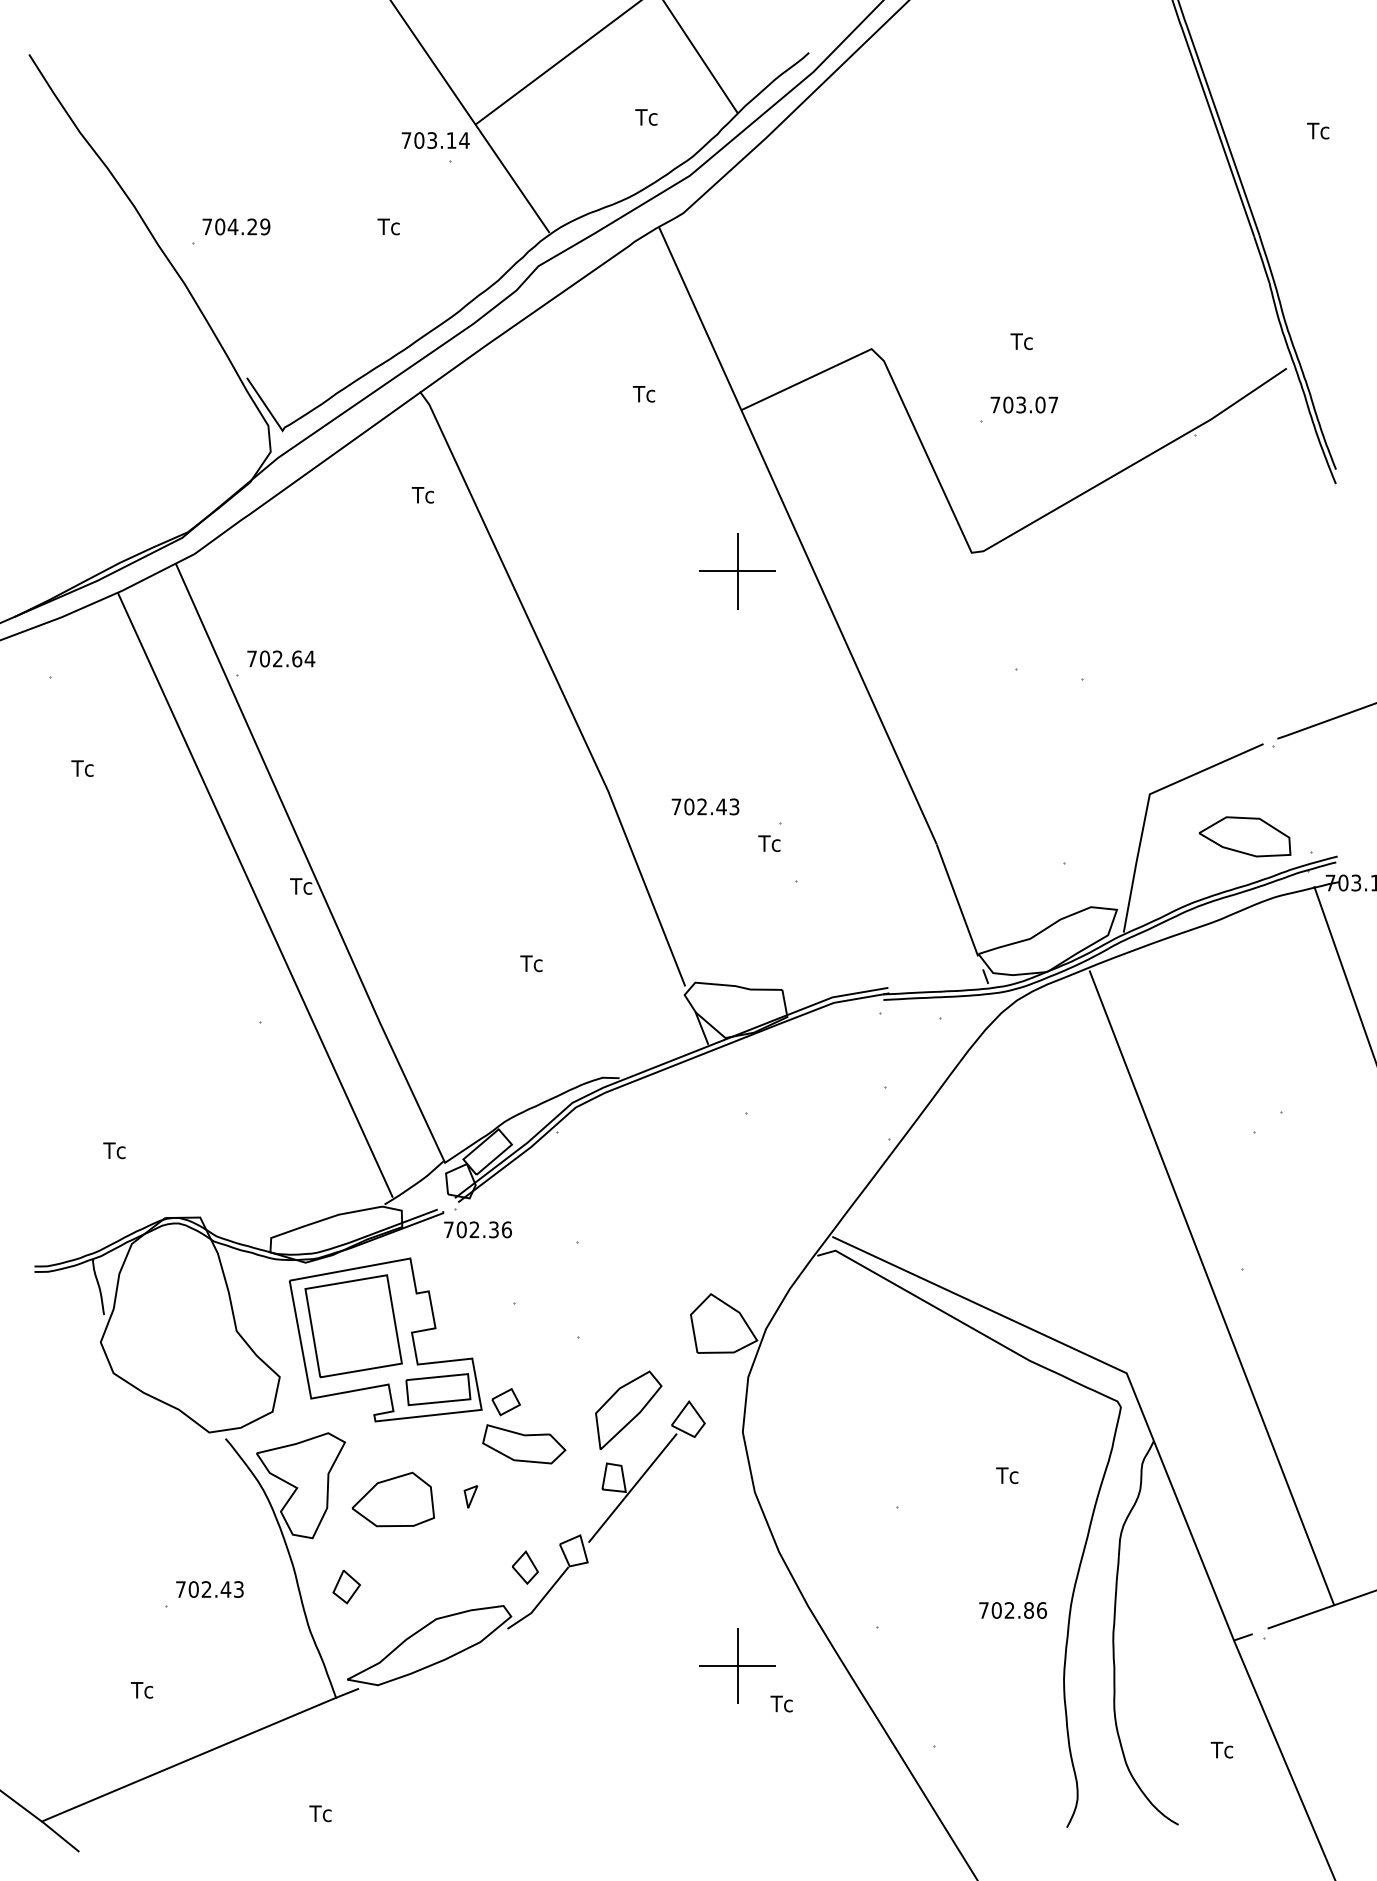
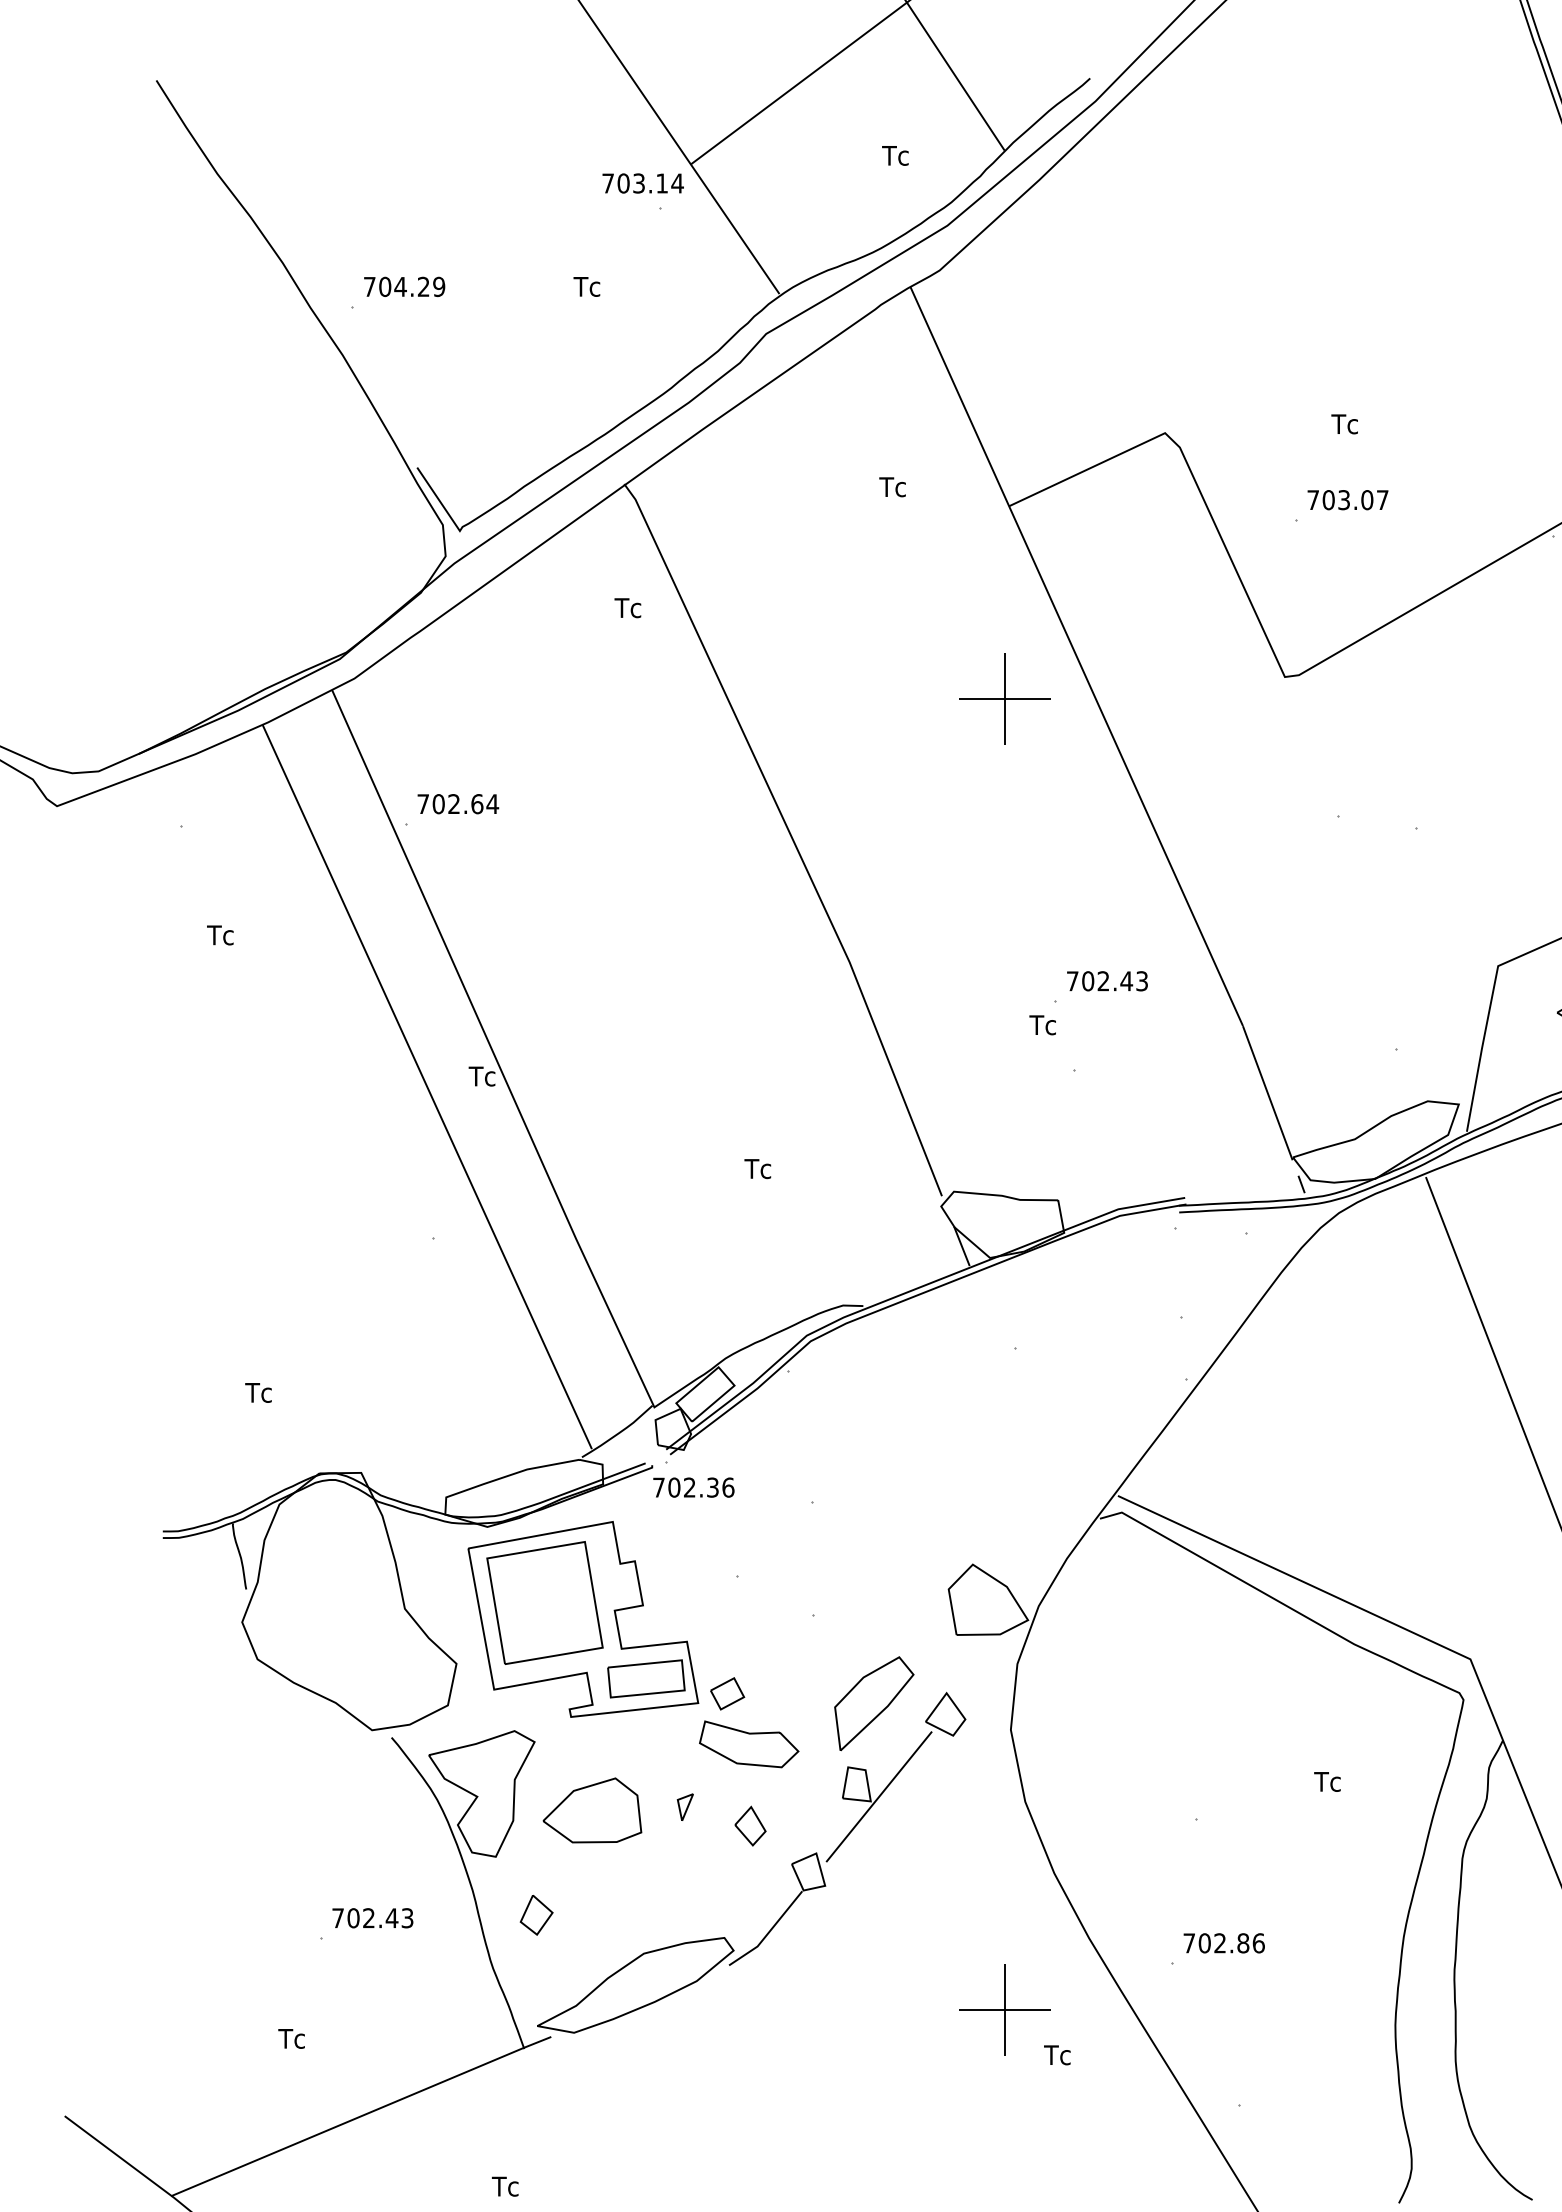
text: (705, 806) -> (1107, 980), moved
part: (525, 1567) -> (750, 1825), moved
text: (1013, 1610) -> (1224, 1943), moved

